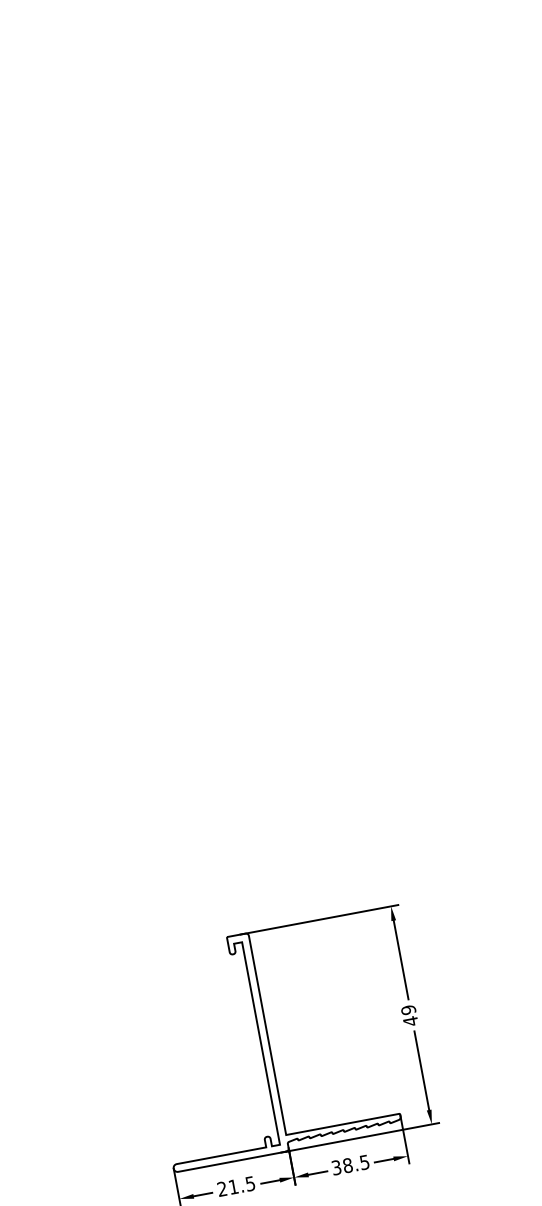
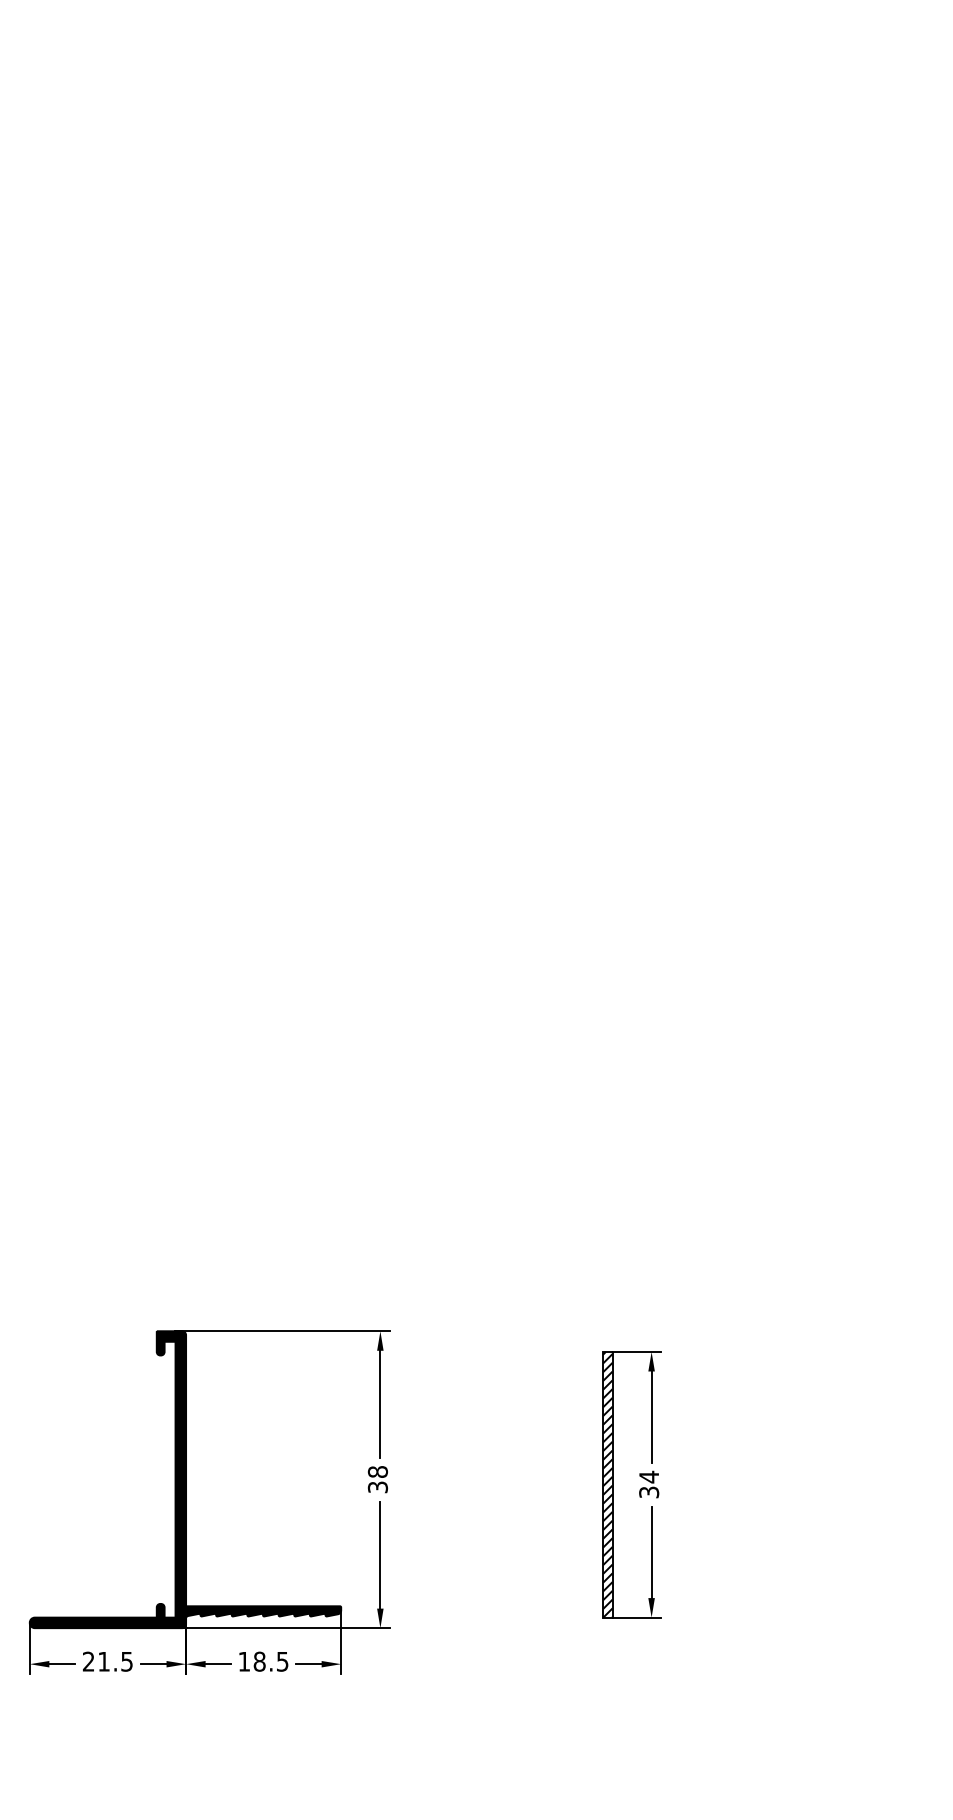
text: (409, 1015) -> (377, 1479), 49 -> 38
fill: (268, 1042) -> (185, 1479), added
text: (336, 1167) -> (244, 1661), 38.5 -> 18.5

